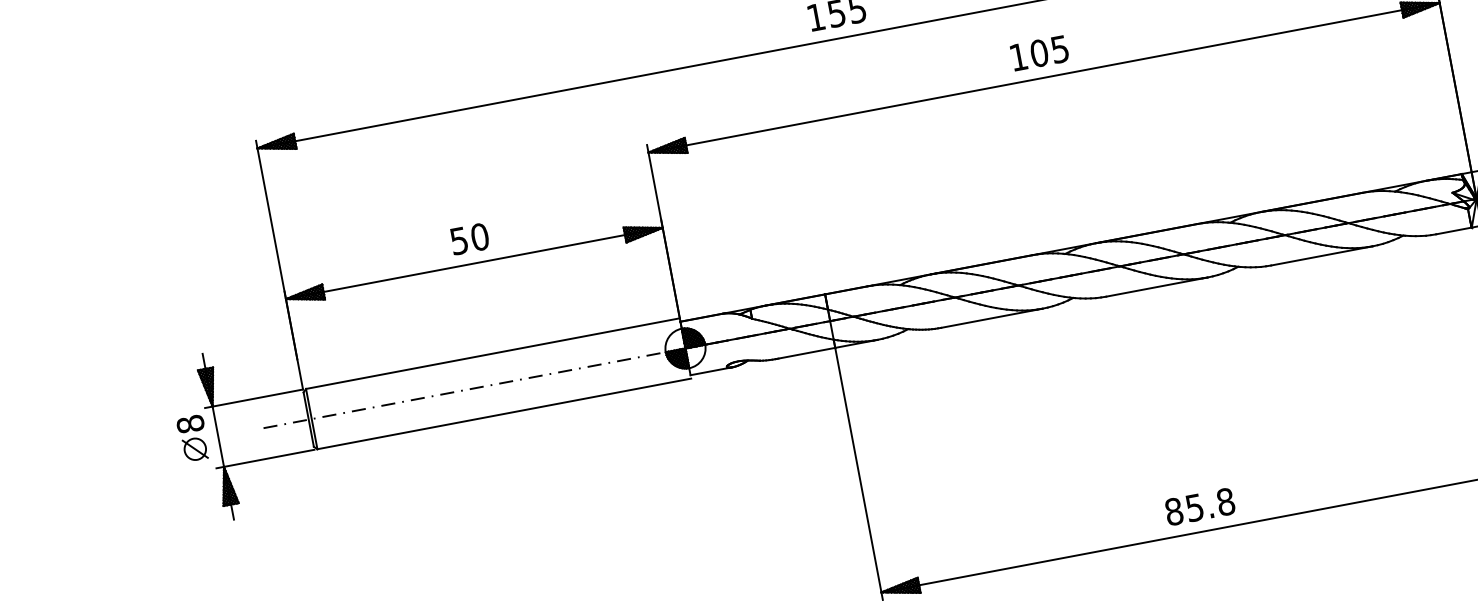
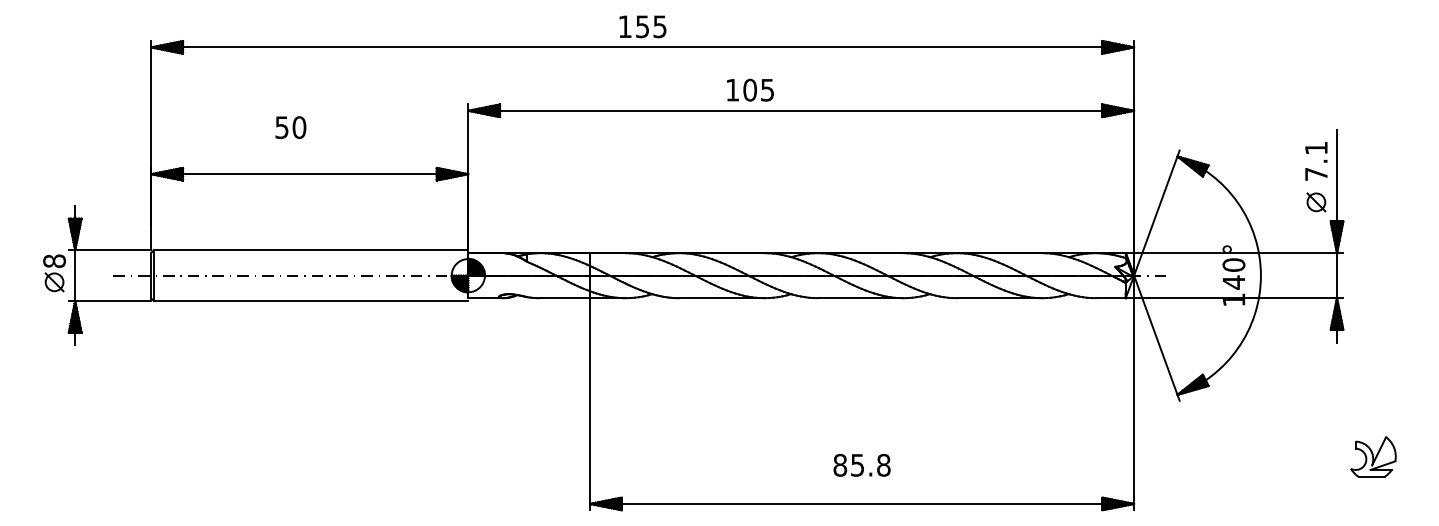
text: (1039, 52) -> (750, 89), moved
text: (469, 238) -> (290, 127), moved
text: (1199, 505) -> (861, 464), moved

